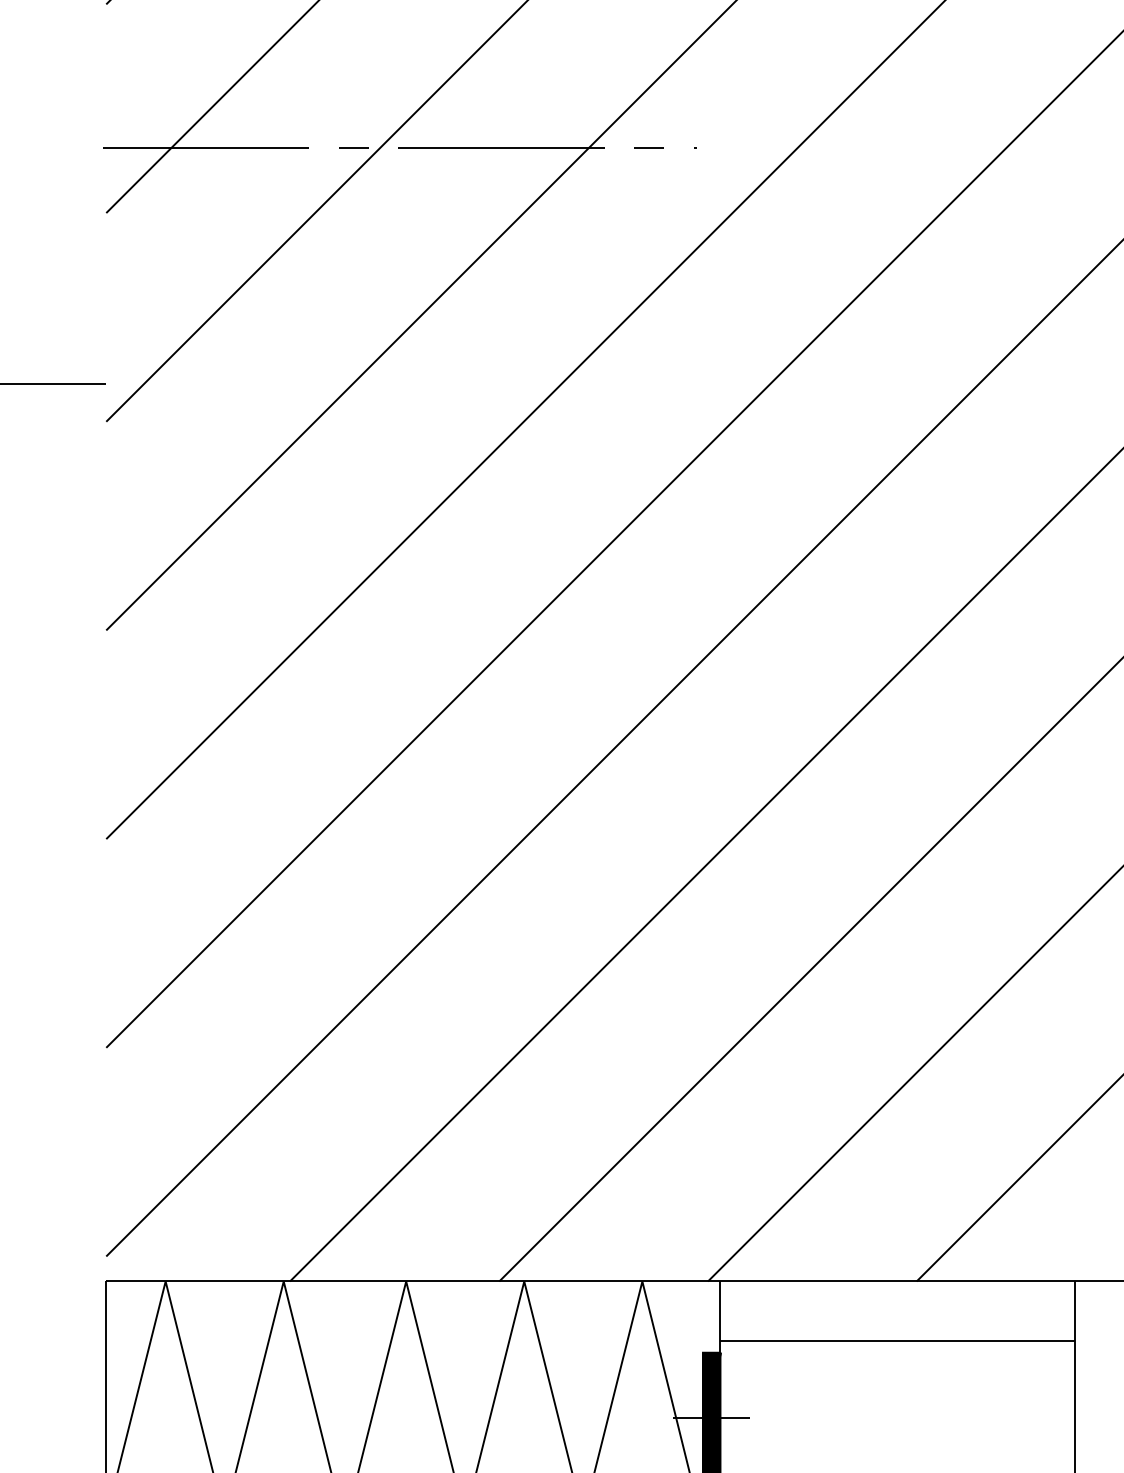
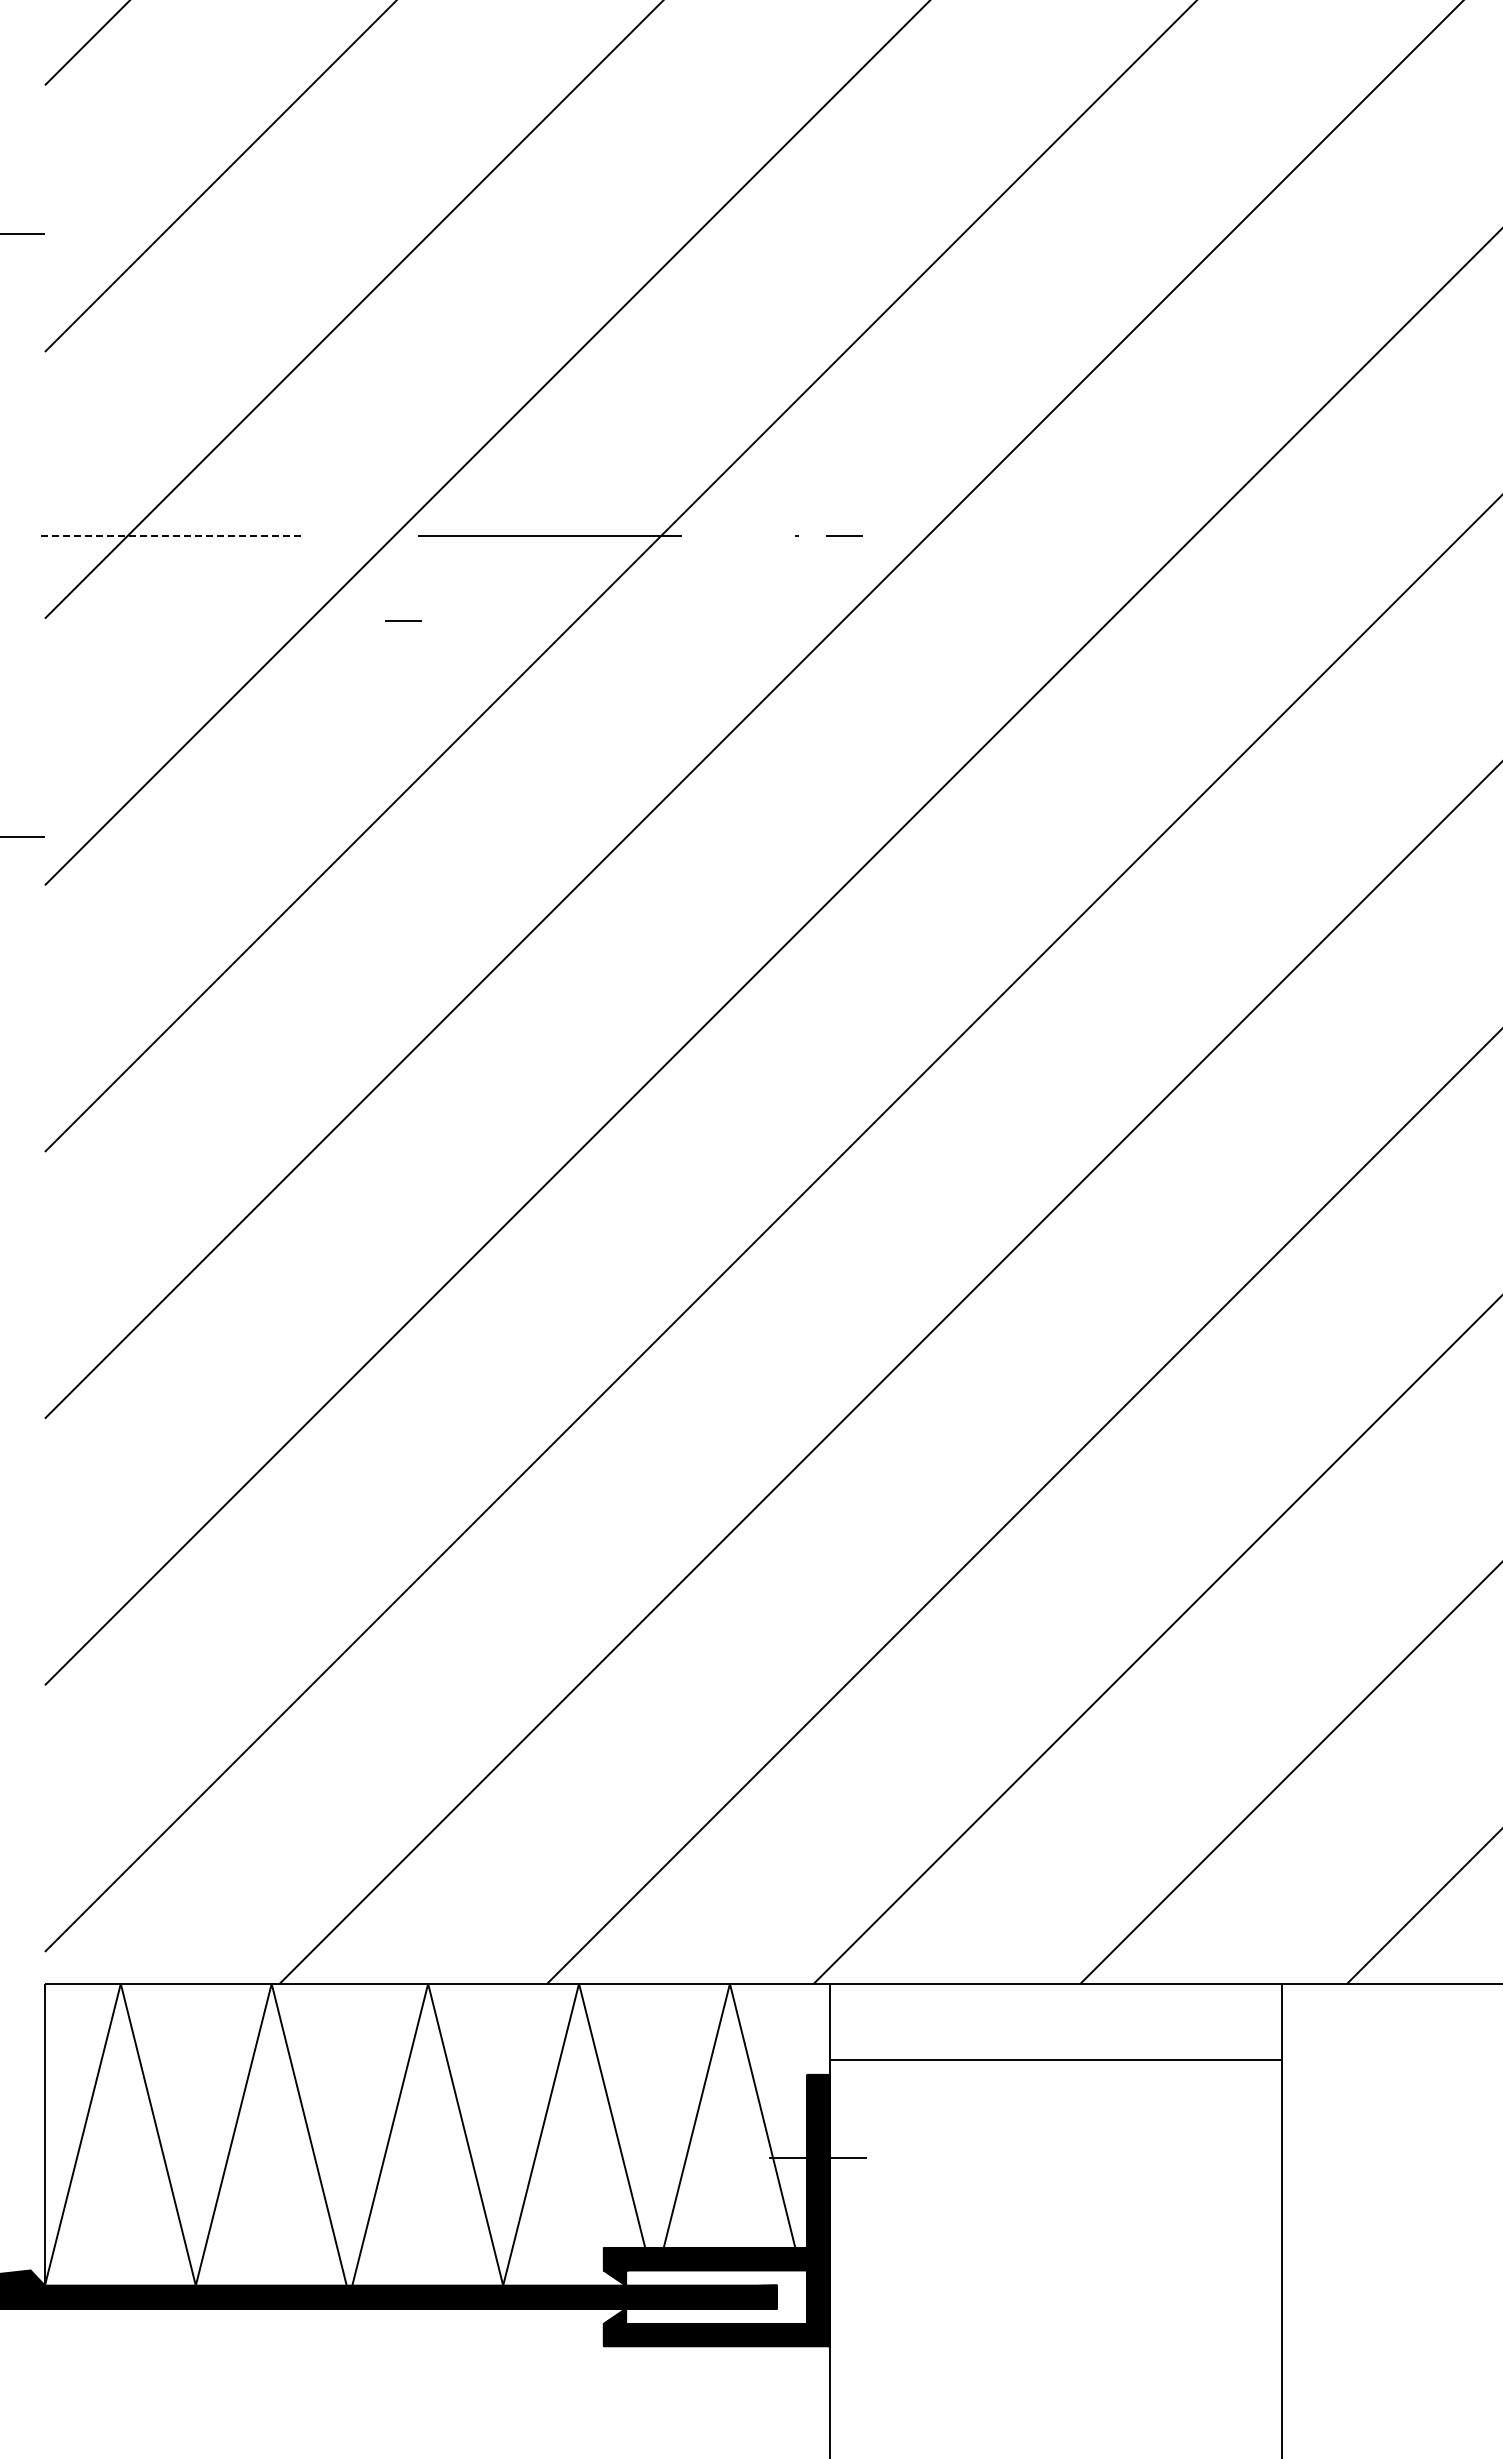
line: (206, 148) -> (172, 535), solid -> dashed
line: (354, 148) -> (403, 620), moved
line: (649, 148) -> (844, 535), moved

